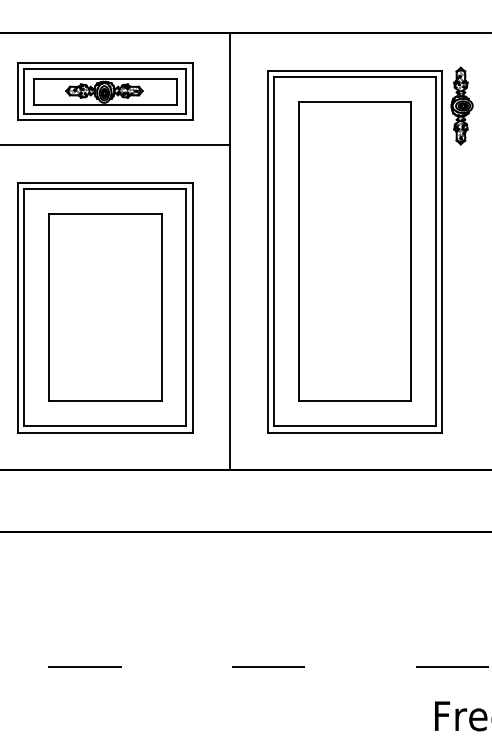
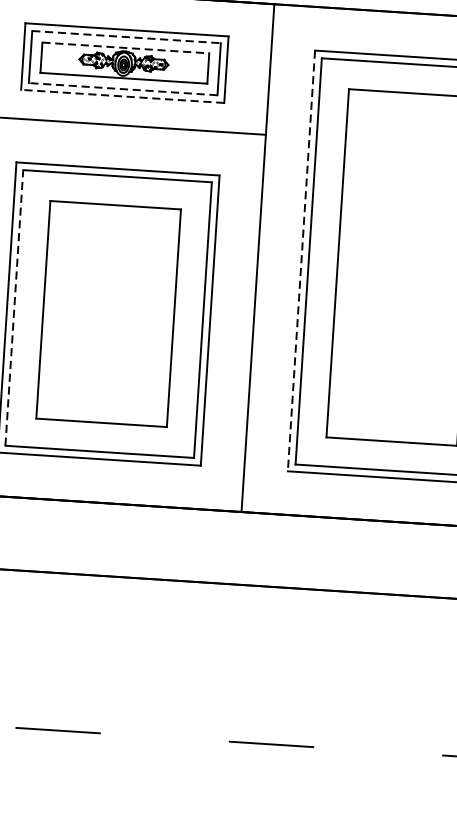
line: (105, 69) -> (126, 37), solid -> dashed
line: (105, 78) -> (126, 47), solid -> dashed
line: (104, 114) -> (122, 89), solid -> dashed
line: (104, 120) -> (121, 96), solid -> dashed
line: (267, 252) -> (301, 262), solid -> dashed
line: (24, 307) -> (14, 307), solid -> dashed

